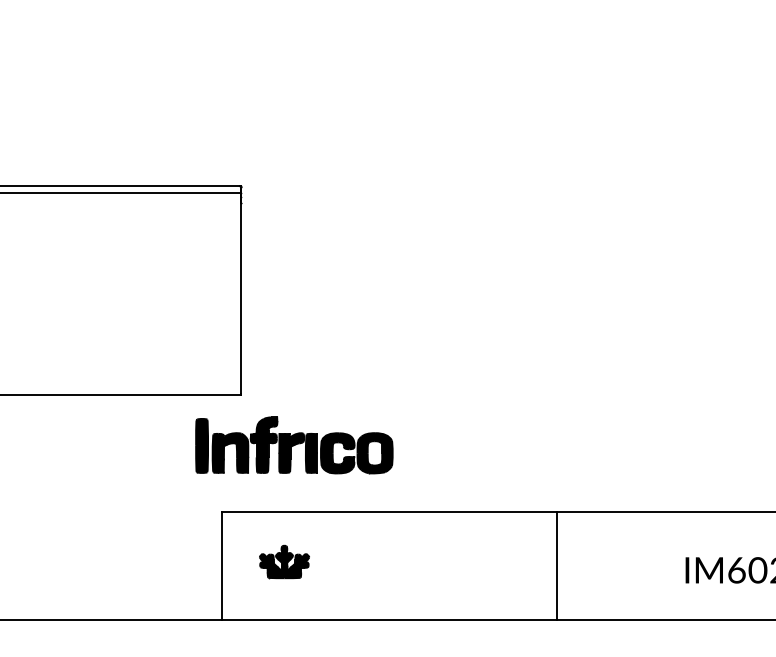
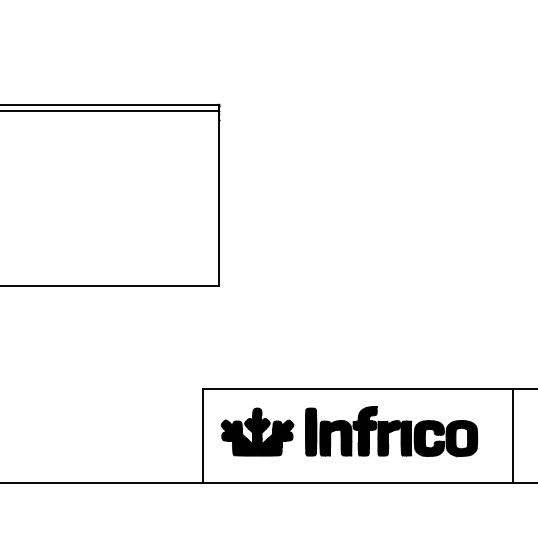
part: (294, 445) -> (391, 431), moved
part: (284, 561) -> (257, 431), size x1.67
line: (556, 565) -> (512, 435), moved

